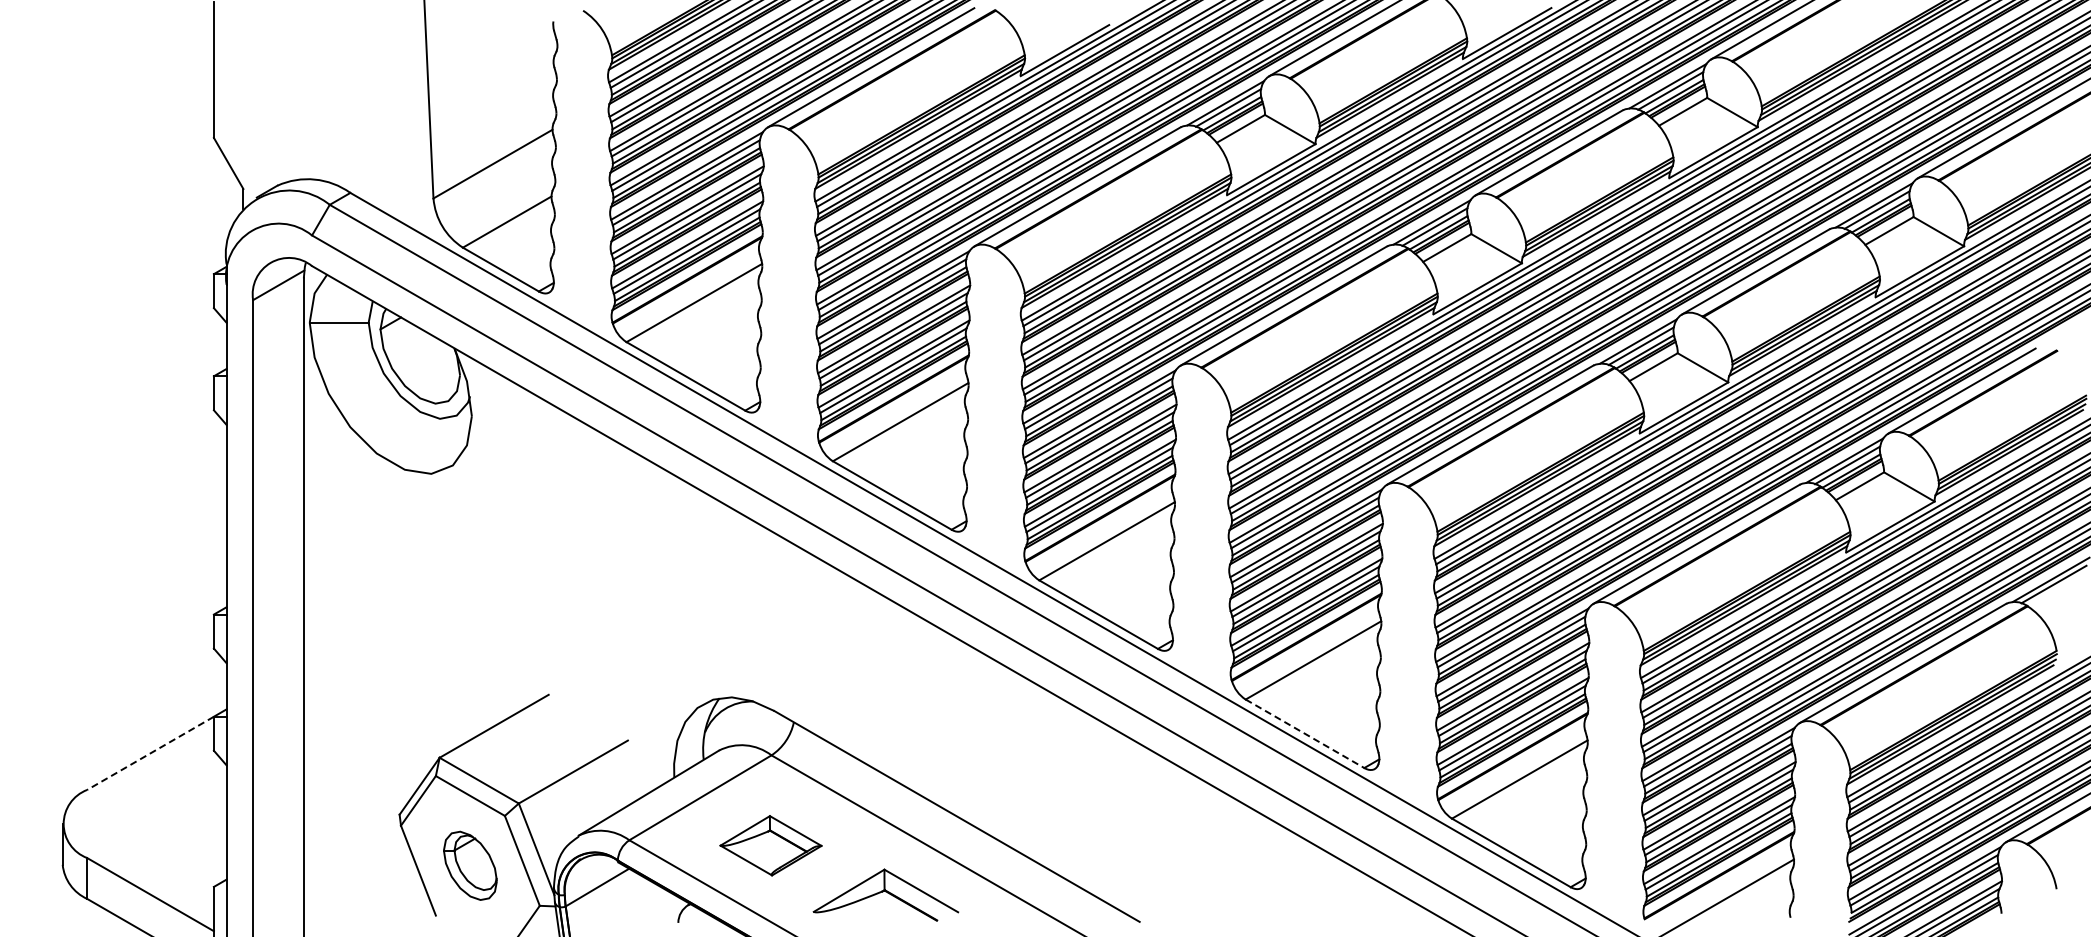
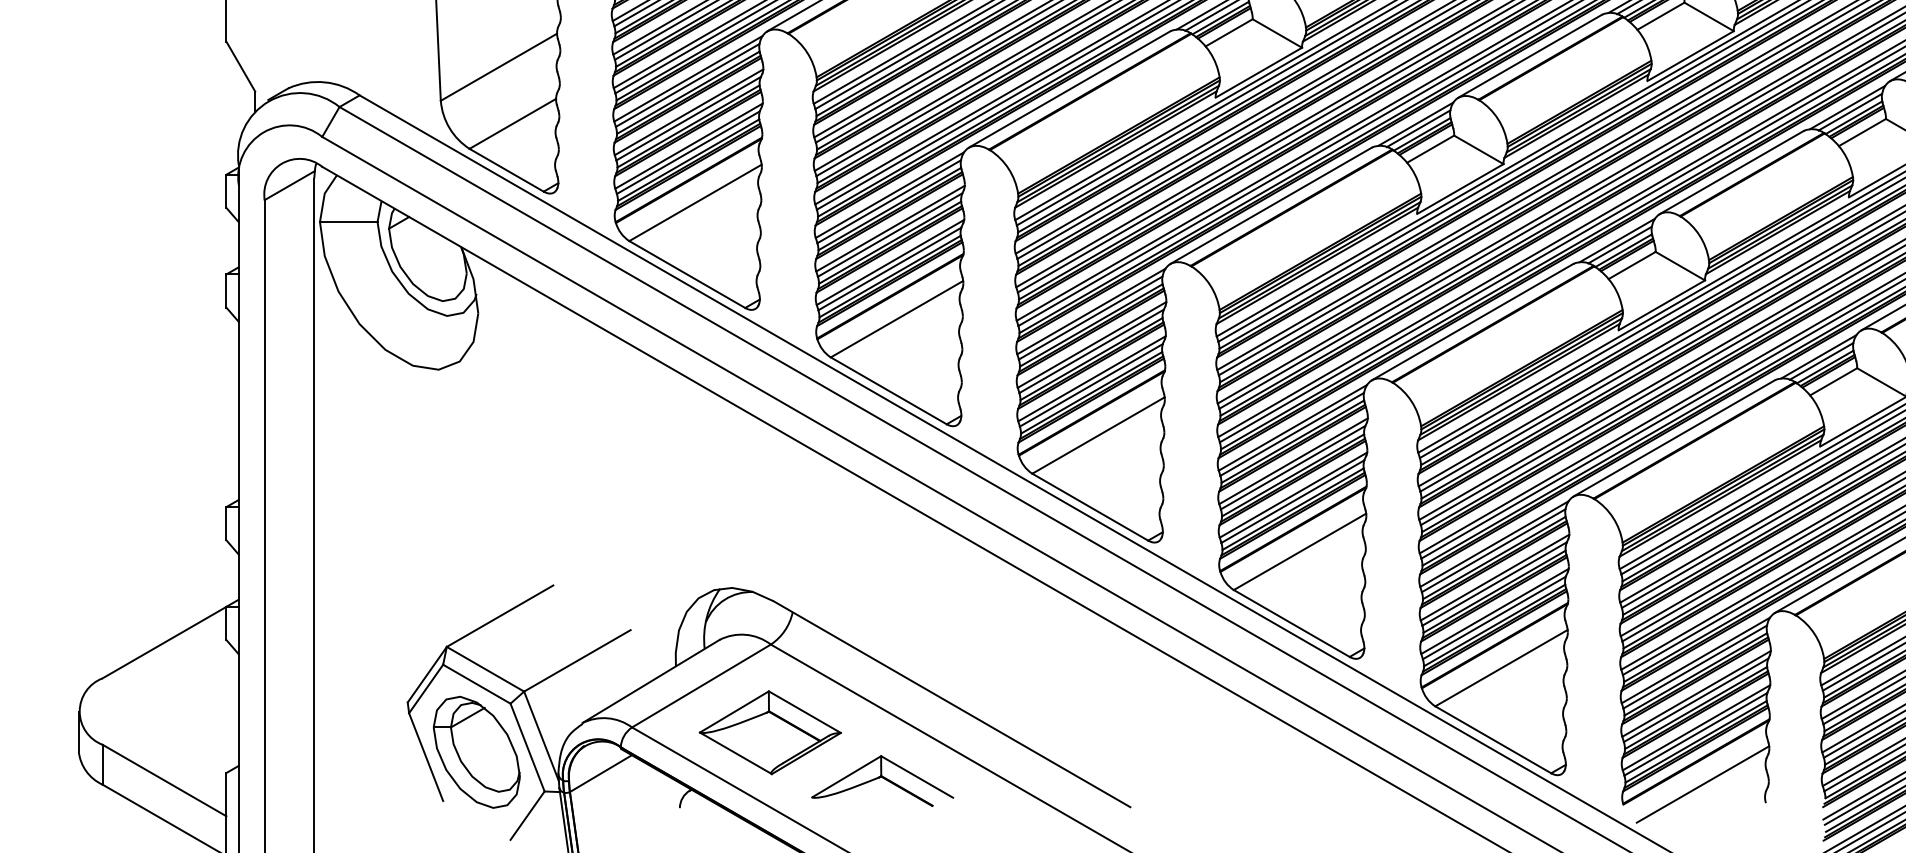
line: (1305, 733) -> (1292, 623), dashed -> solid
line: (150, 753) -> (164, 642), dashed -> solid
part: (770, 845) -> (769, 732), size x1.43
part: (470, 865) -> (476, 752), size x1.67

